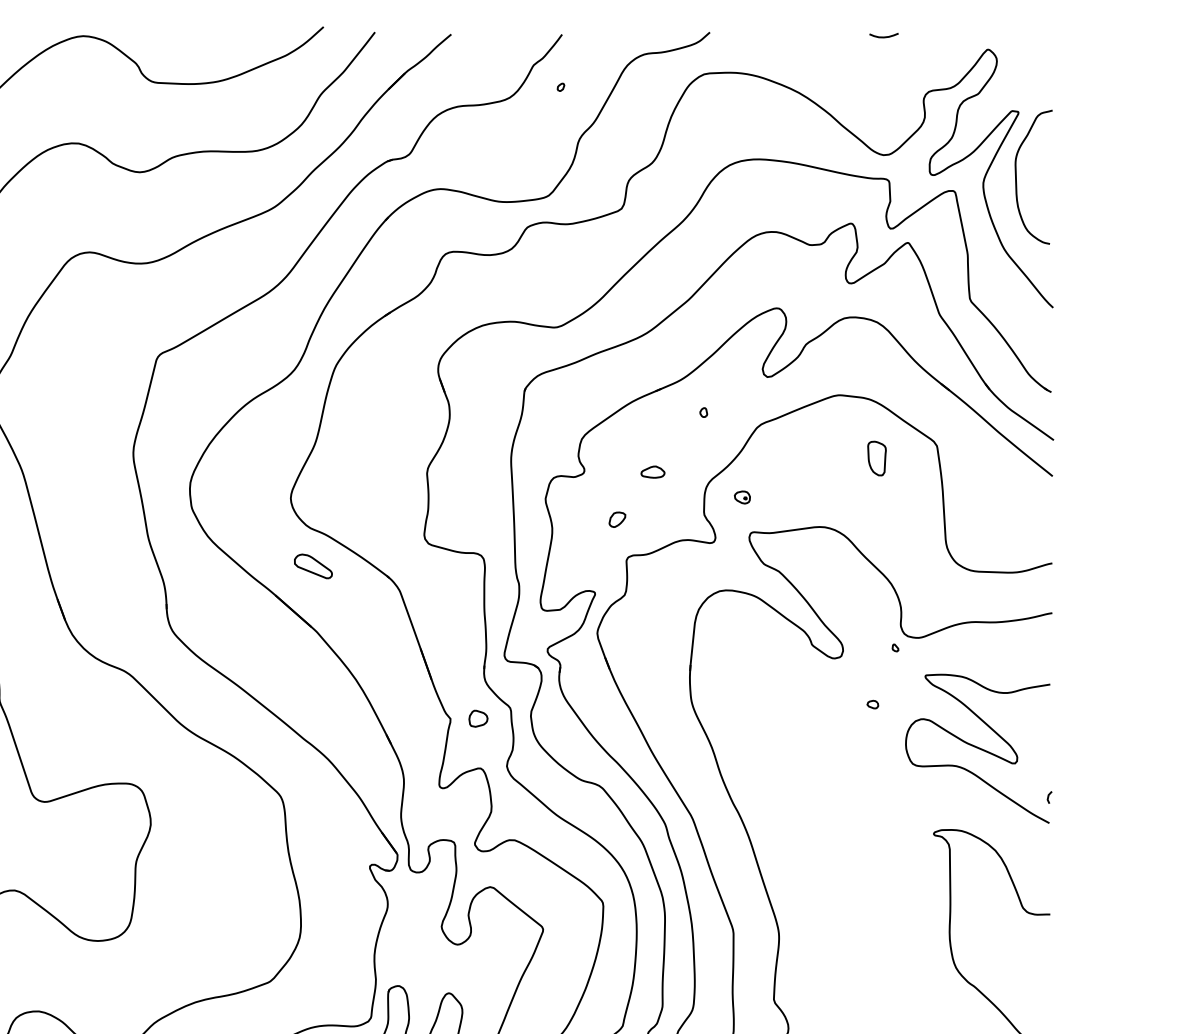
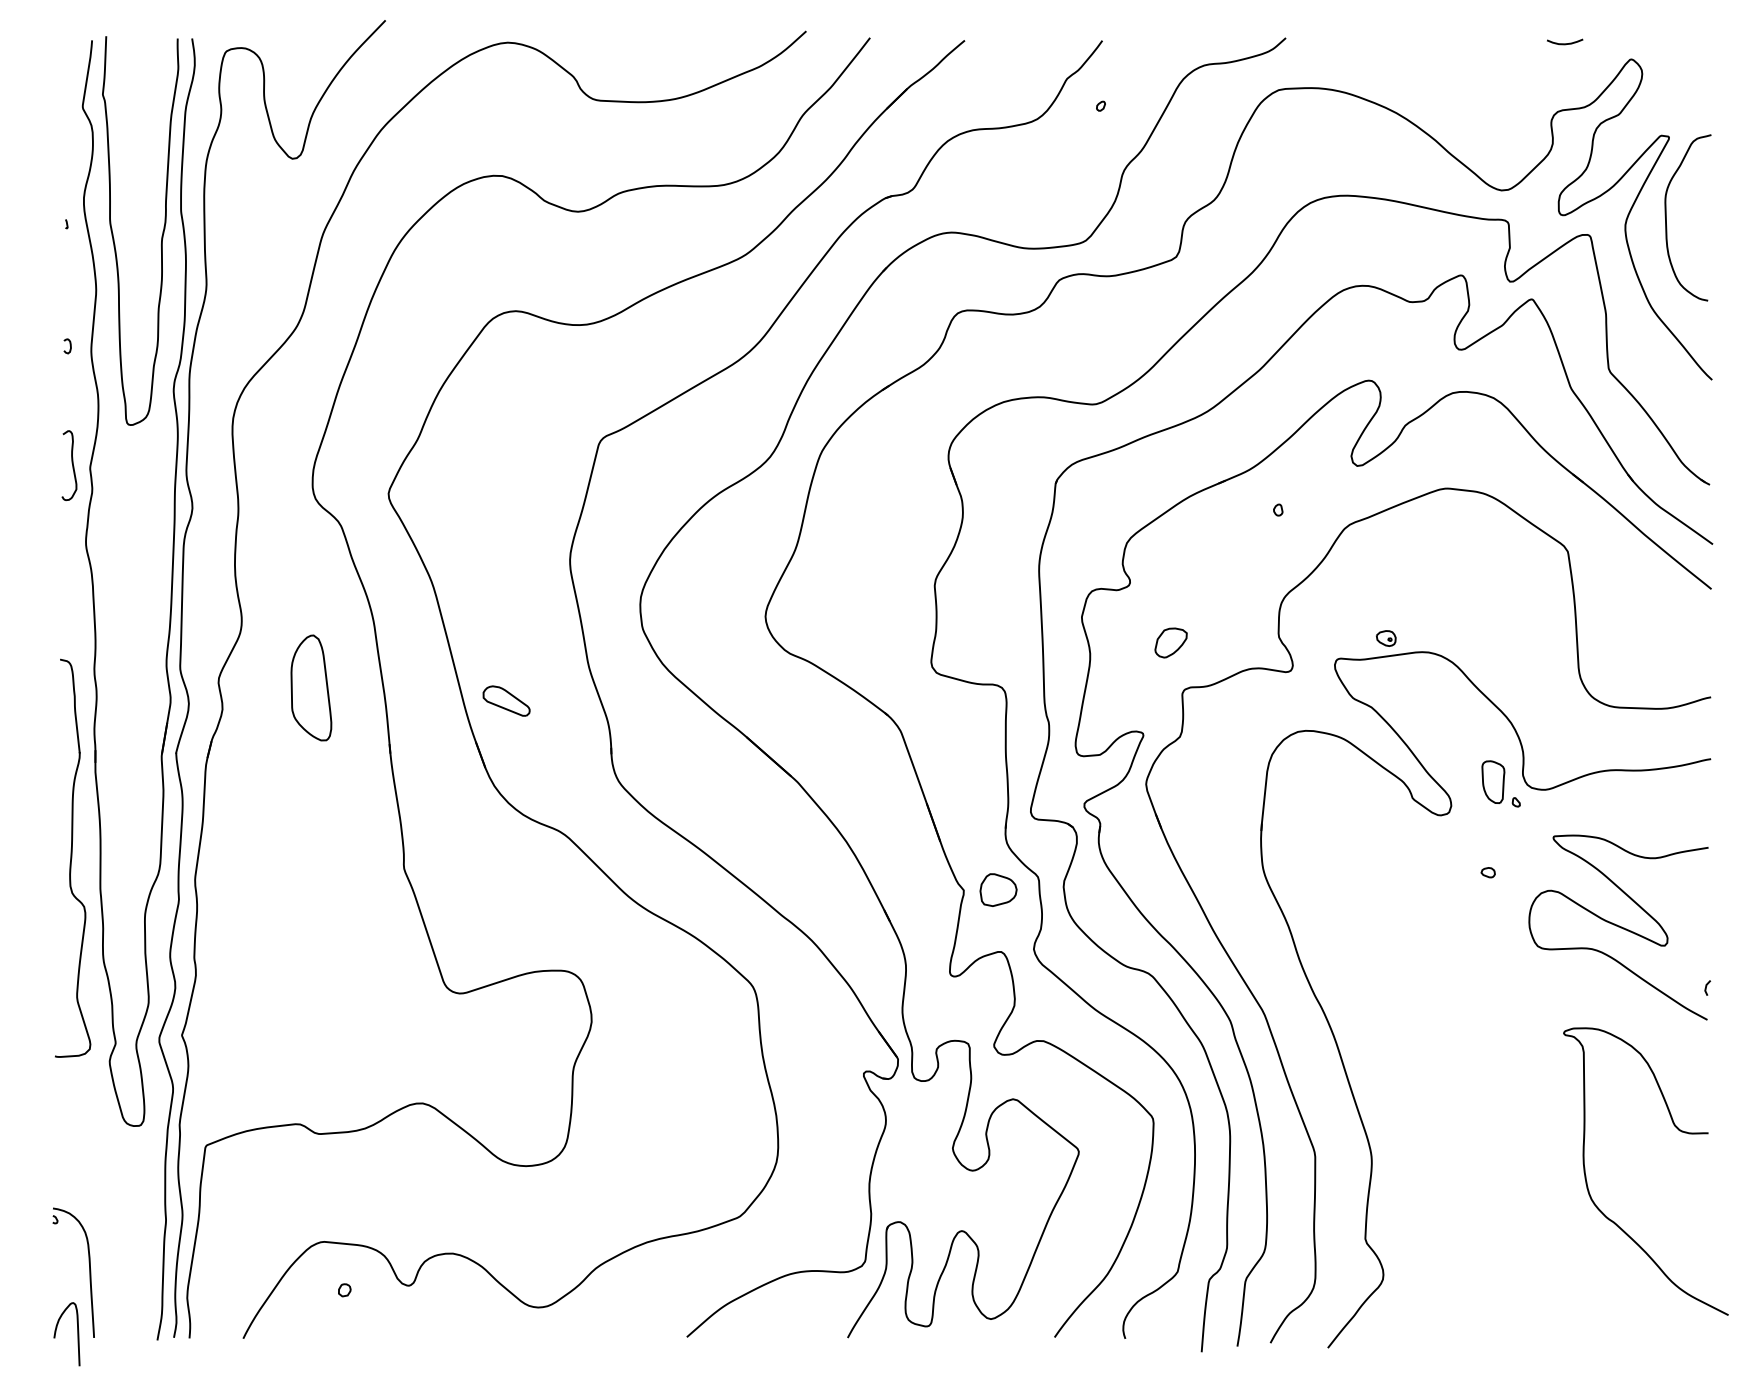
curve: (884, 36) -> (1565, 43), moved
part: (877, 458) -> (1493, 781), moved
part: (653, 471) -> (1215, 583), removed
part: (742, 497) -> (1386, 638), moved
part: (616, 520) -> (1170, 643), size x1.6
part: (313, 565) -> (506, 700), moved
part: (478, 718) -> (998, 890), size x1.6

